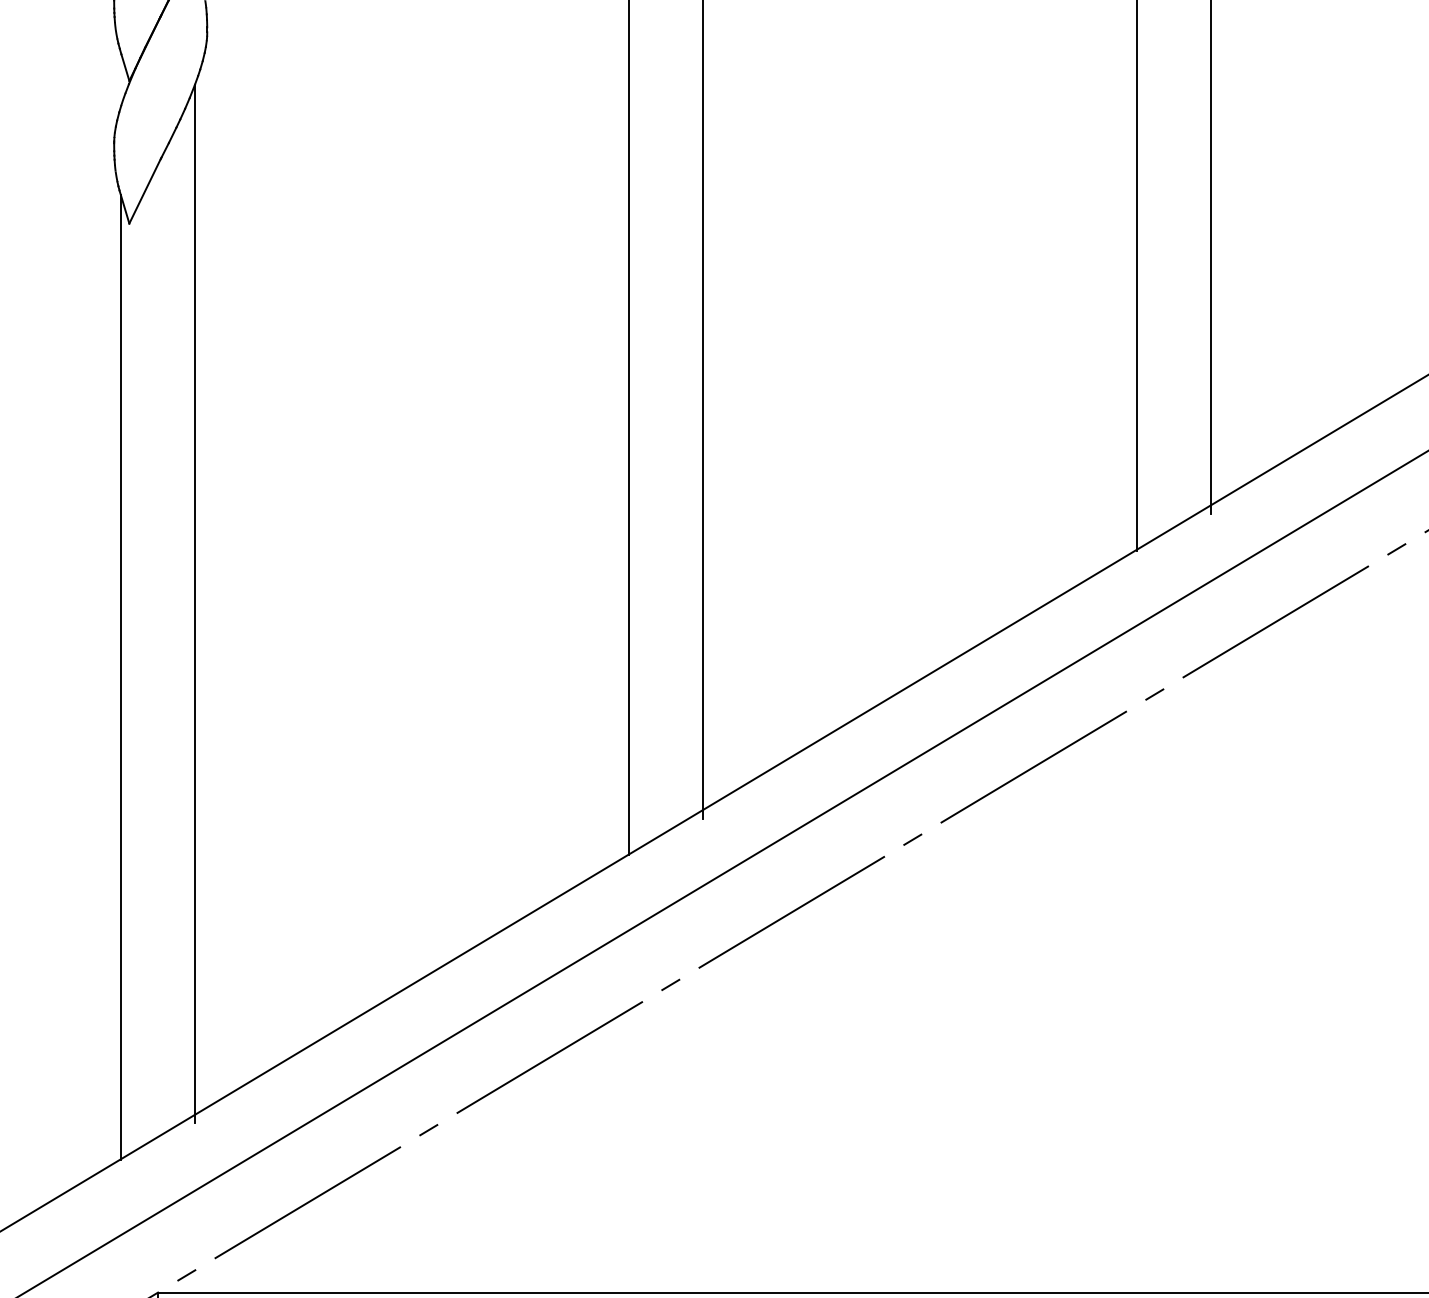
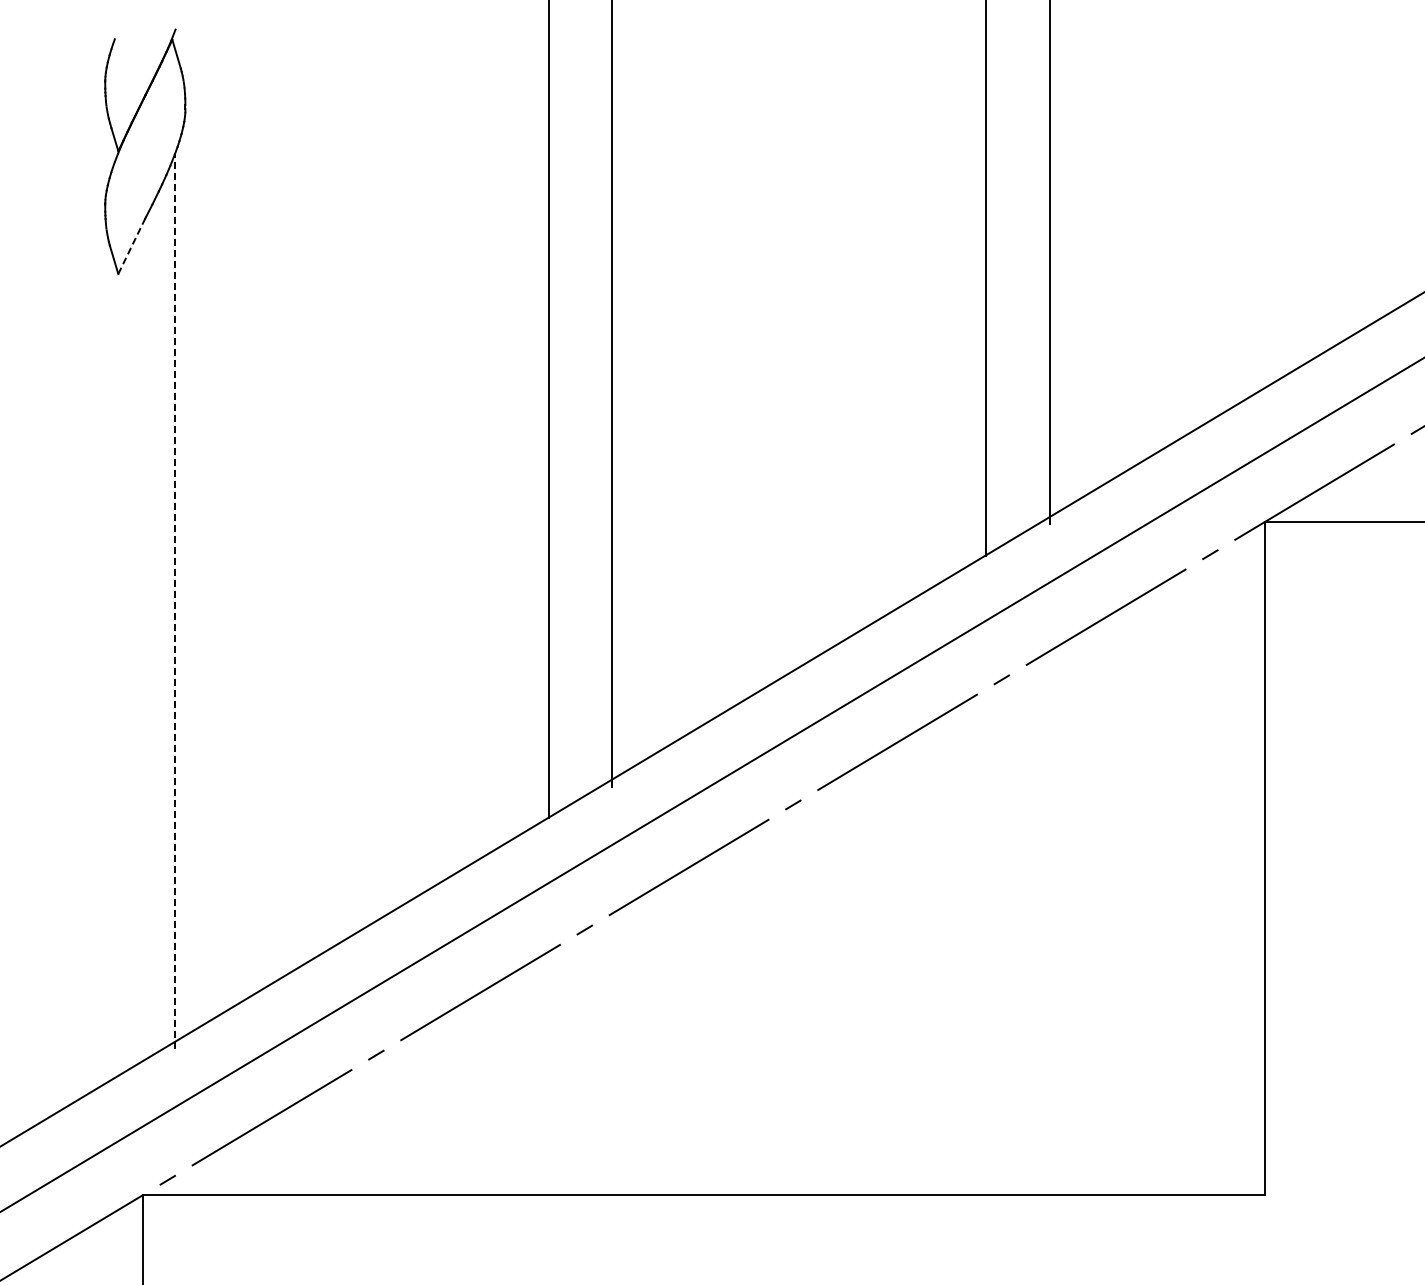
line: (144, 191) -> (131, 246), solid -> dashed
line: (194, 603) -> (174, 601), solid -> dashed
line: (121, 677) -> (111, 665), removed

